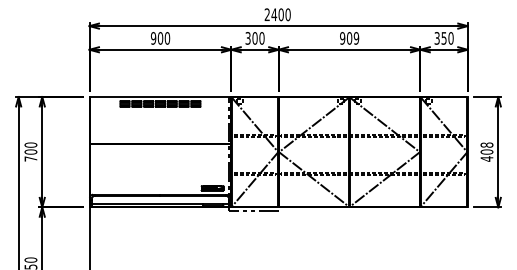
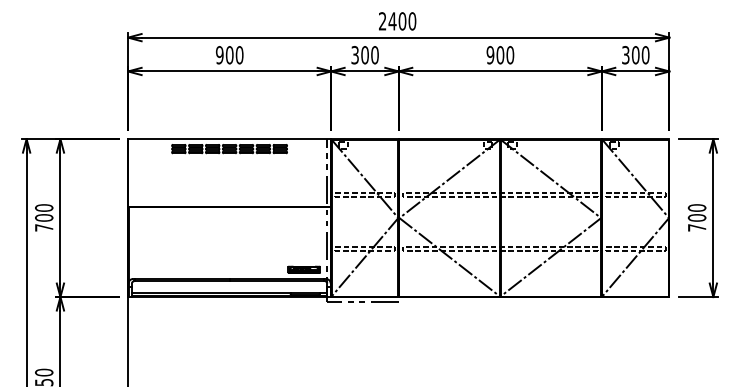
text: (355, 38) -> (508, 55), 909 -> 900
text: (443, 38) -> (634, 55), 350 -> 300
text: (486, 151) -> (696, 217), 408 -> 700

